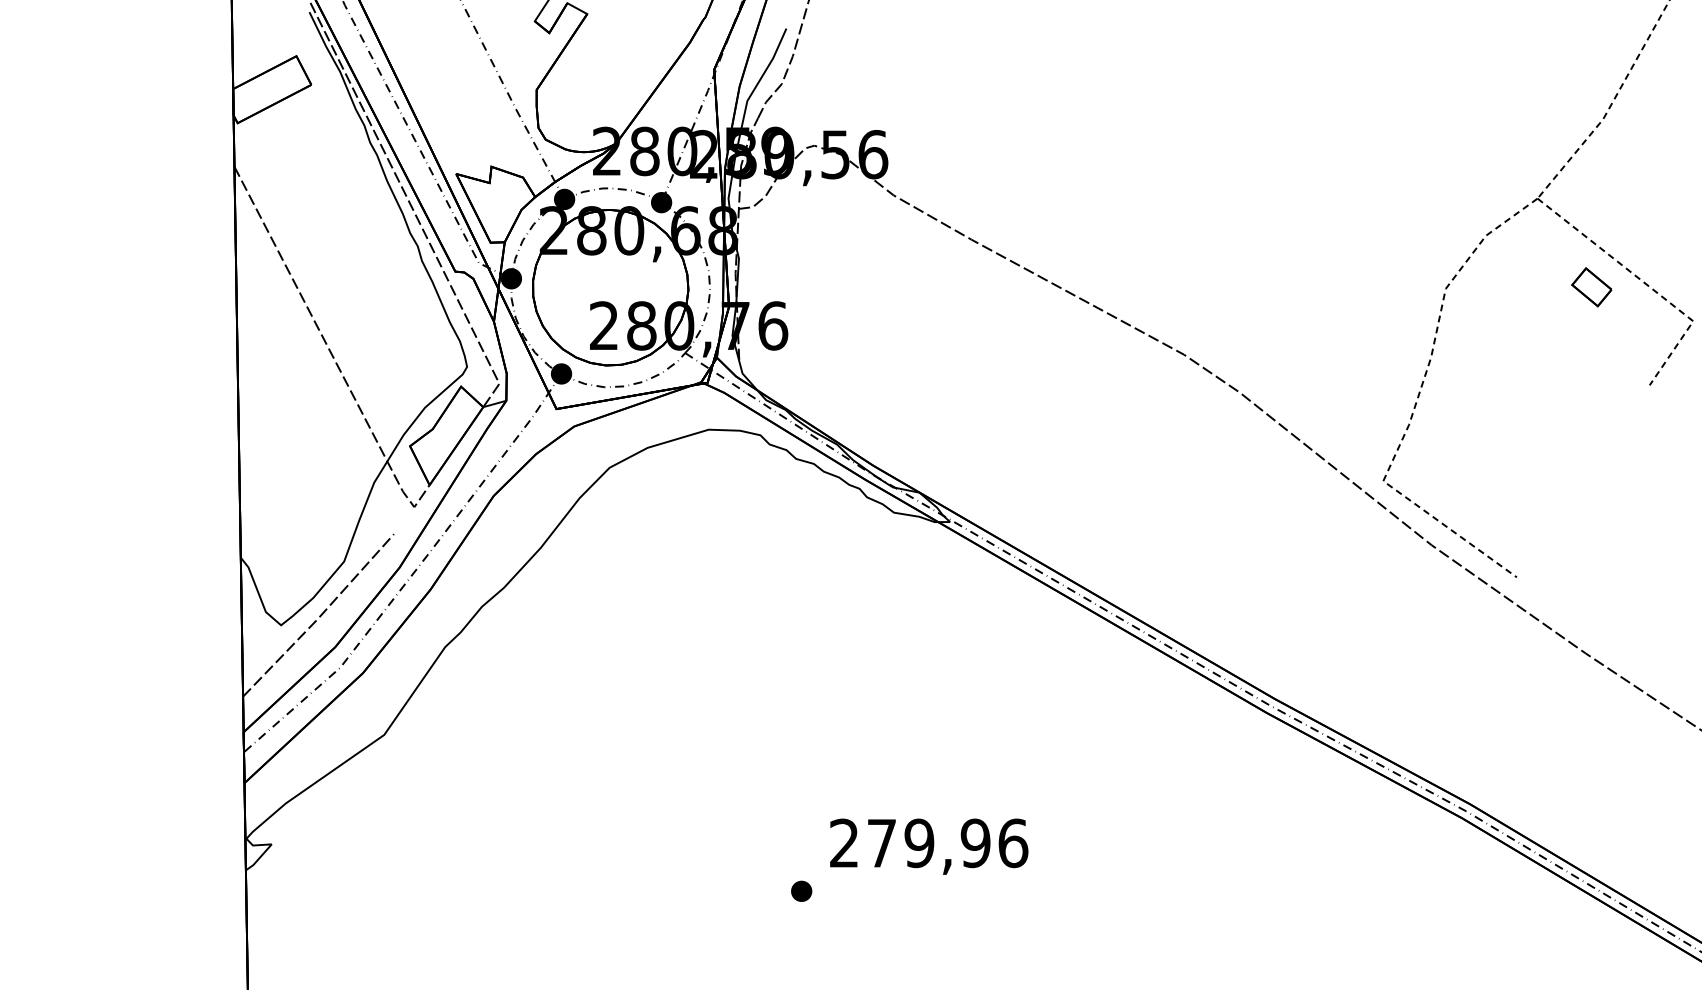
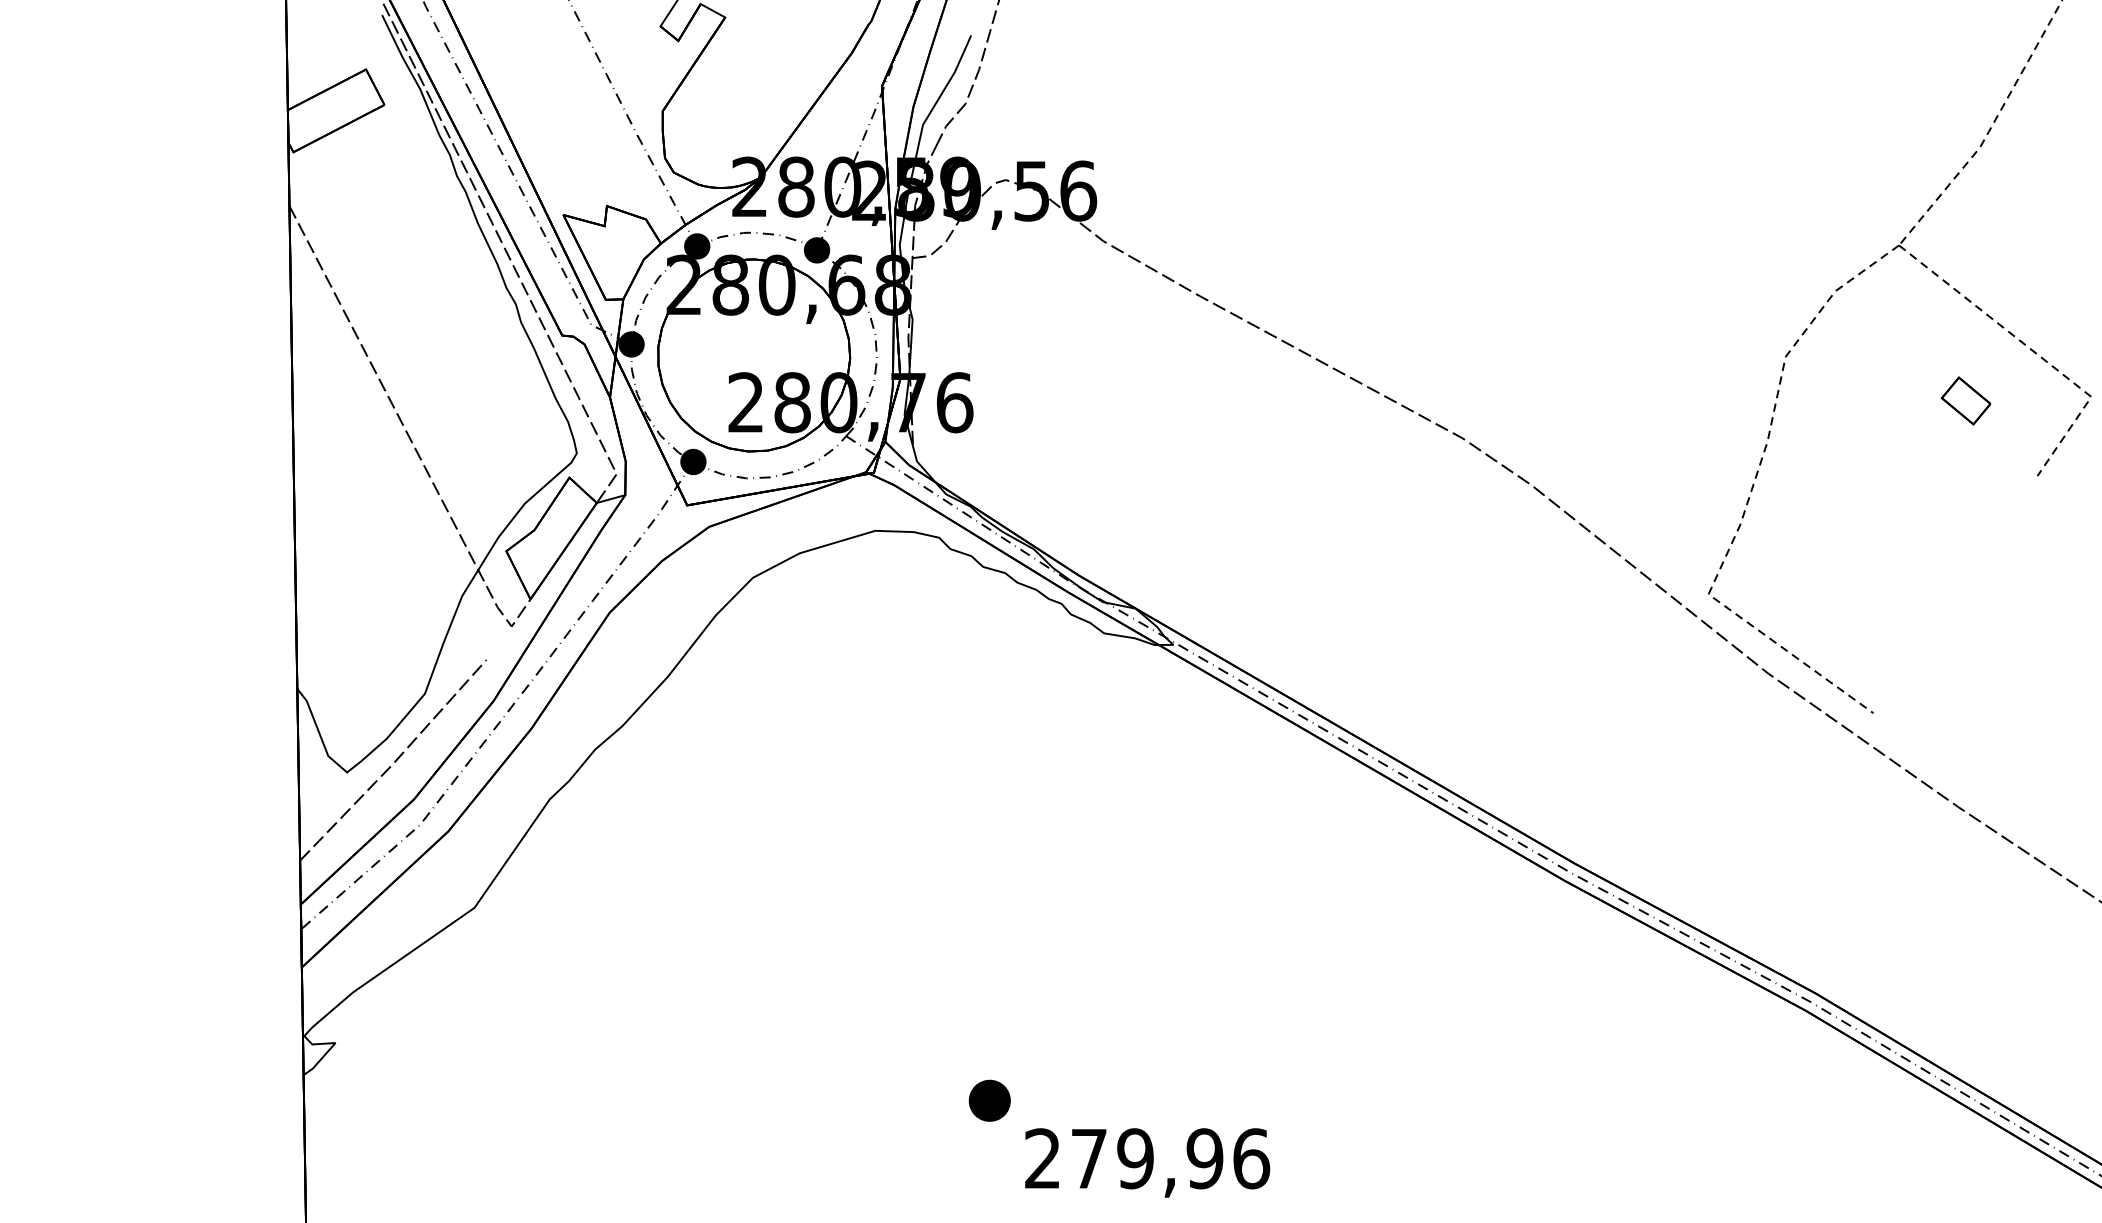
part: (1591, 286) -> (1965, 400), moved
text: (929, 846) -> (1147, 1162), moved
part: (802, 891) -> (990, 1101), size x1.6

